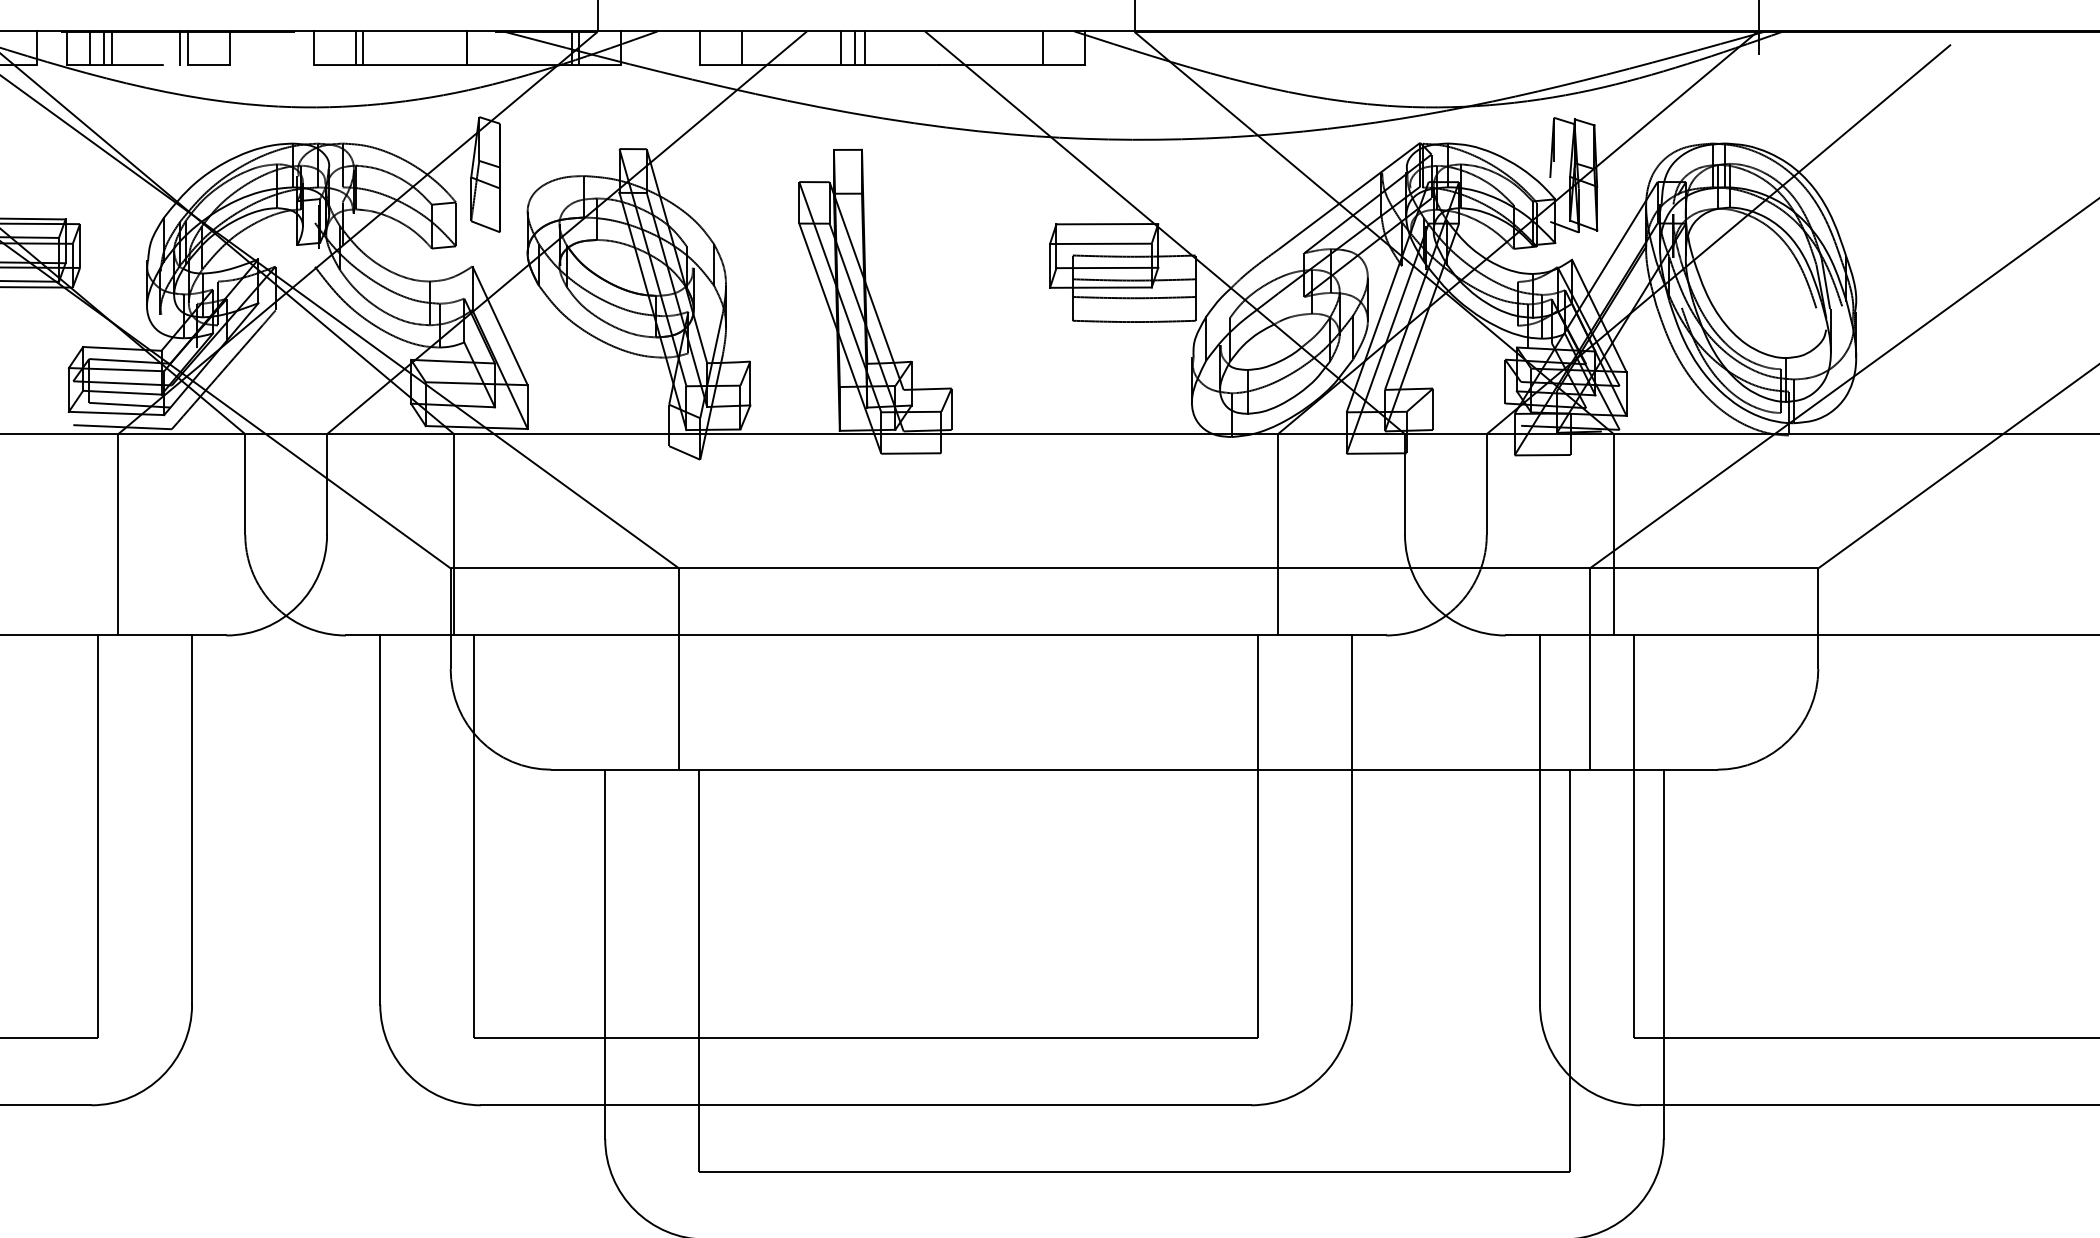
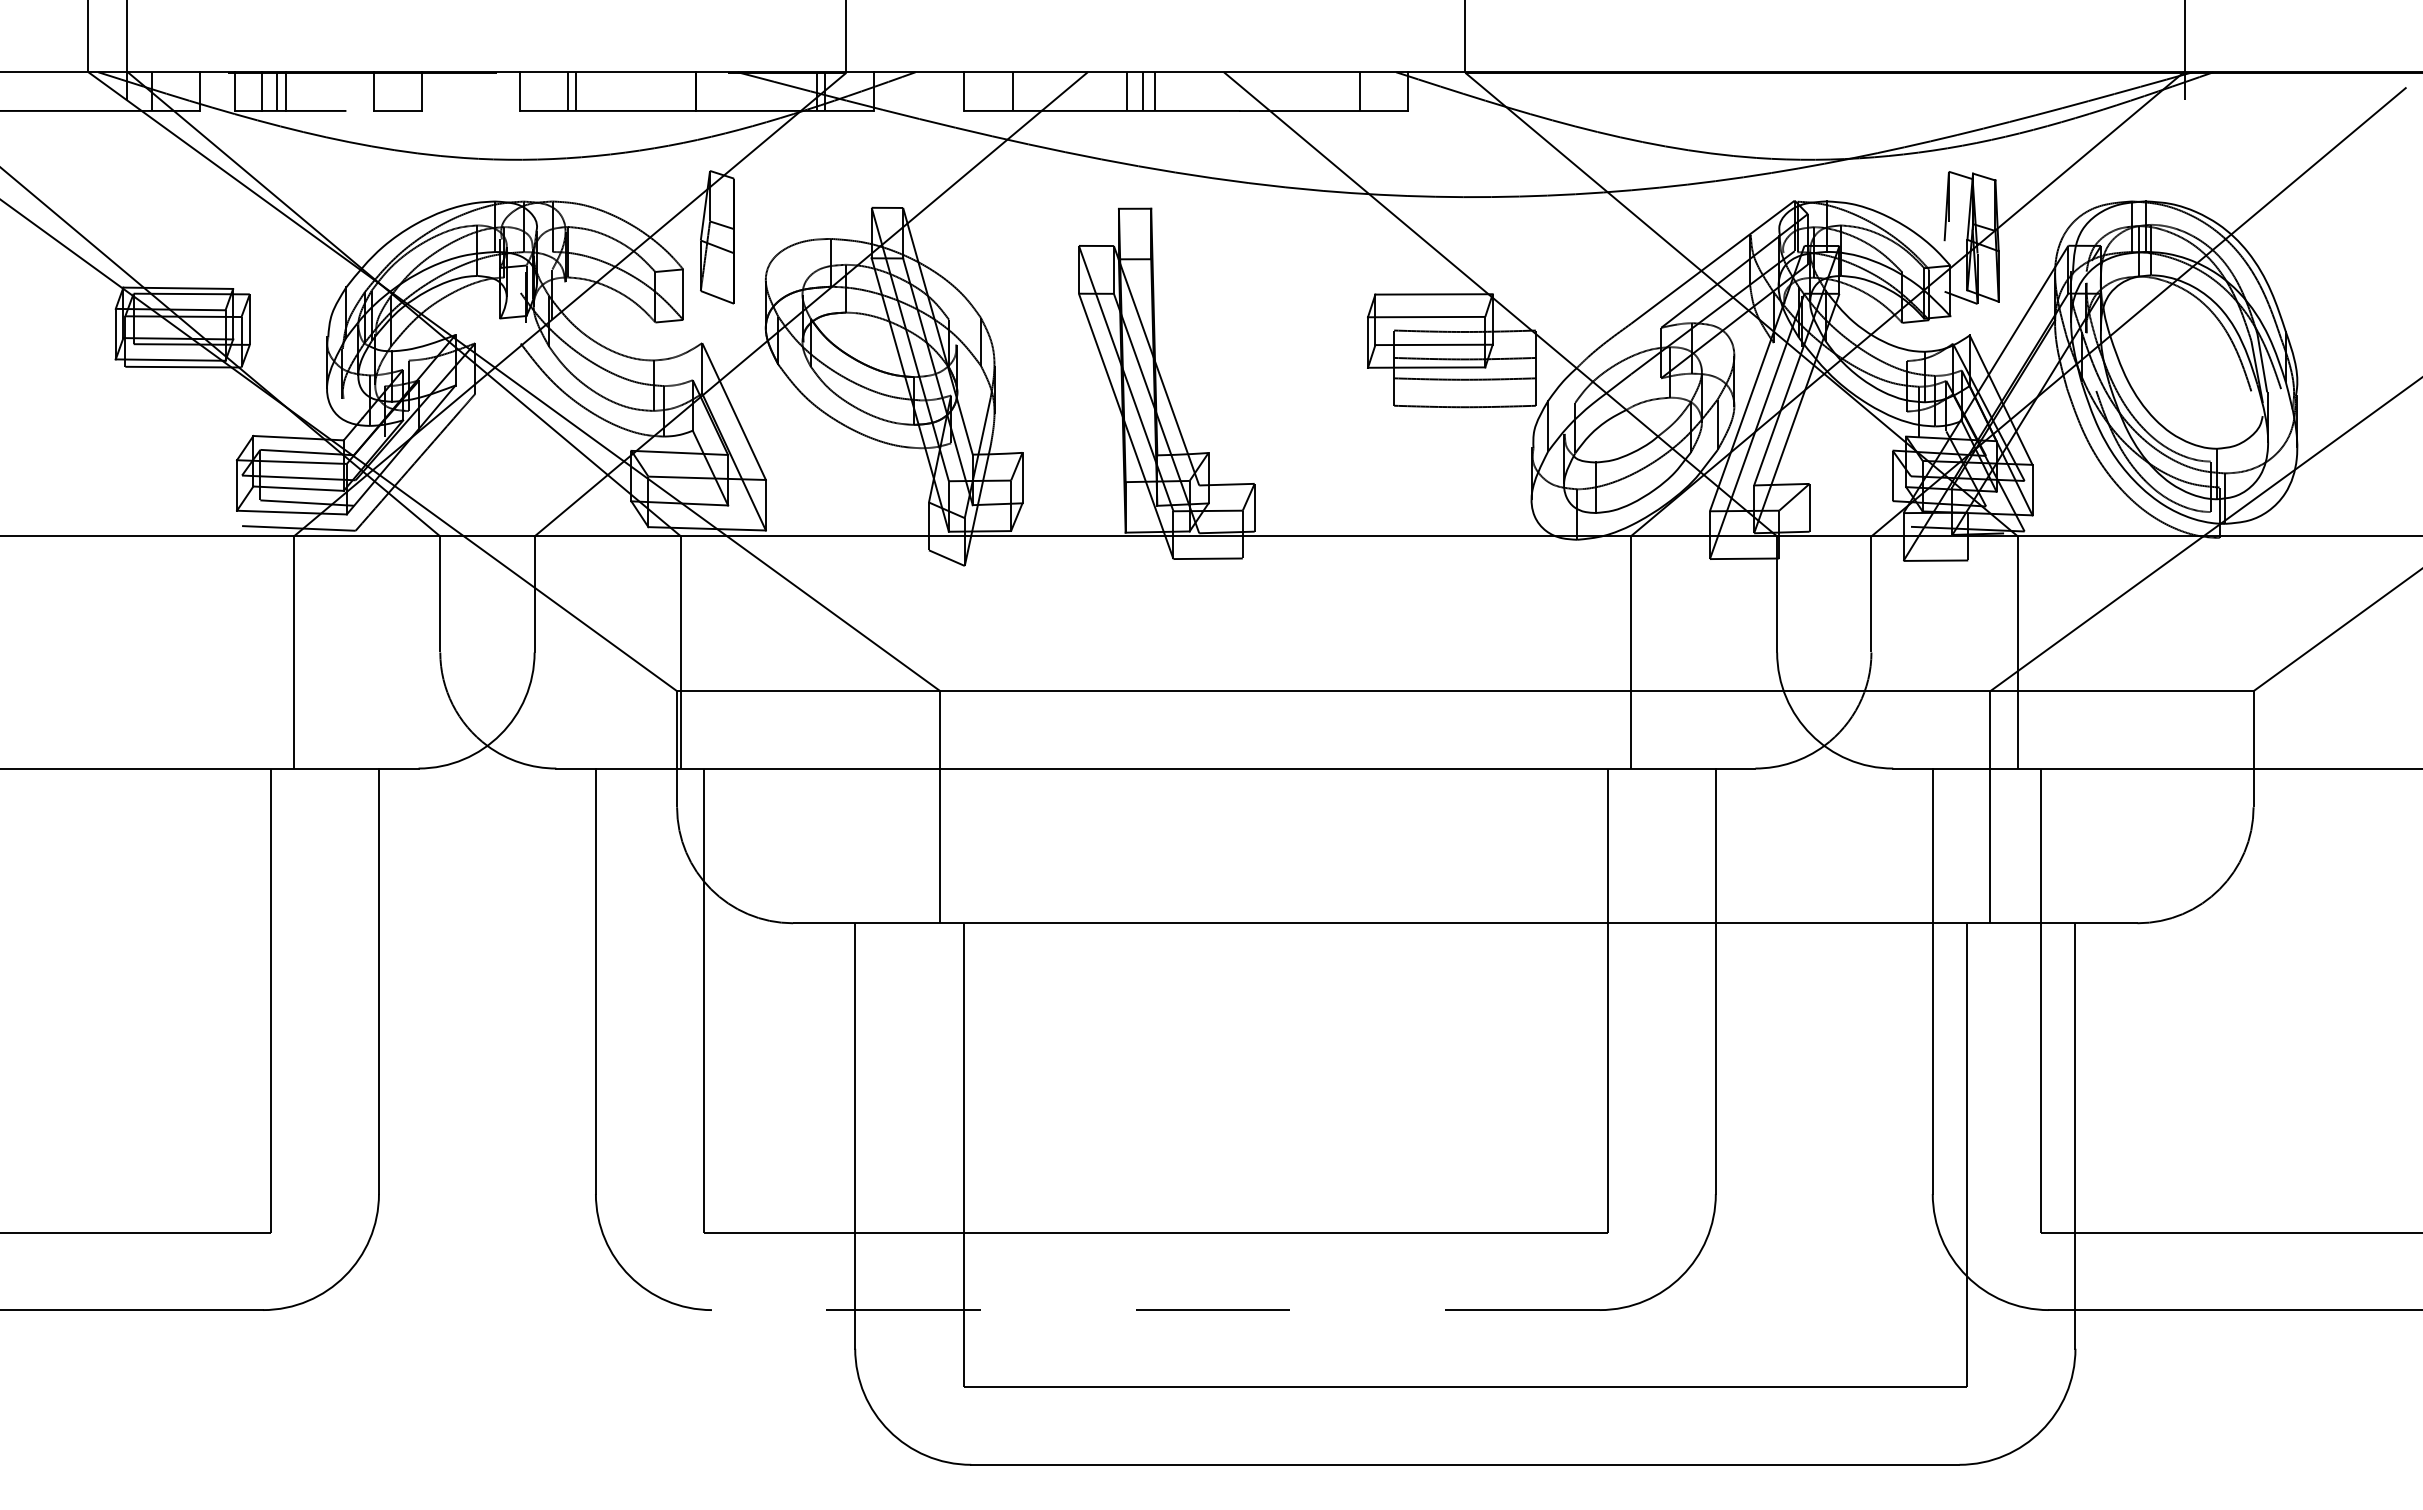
line: (180, 48) -> (365, 91), removed
line: (865, 1105) -> (1155, 1310), solid -> dashed

